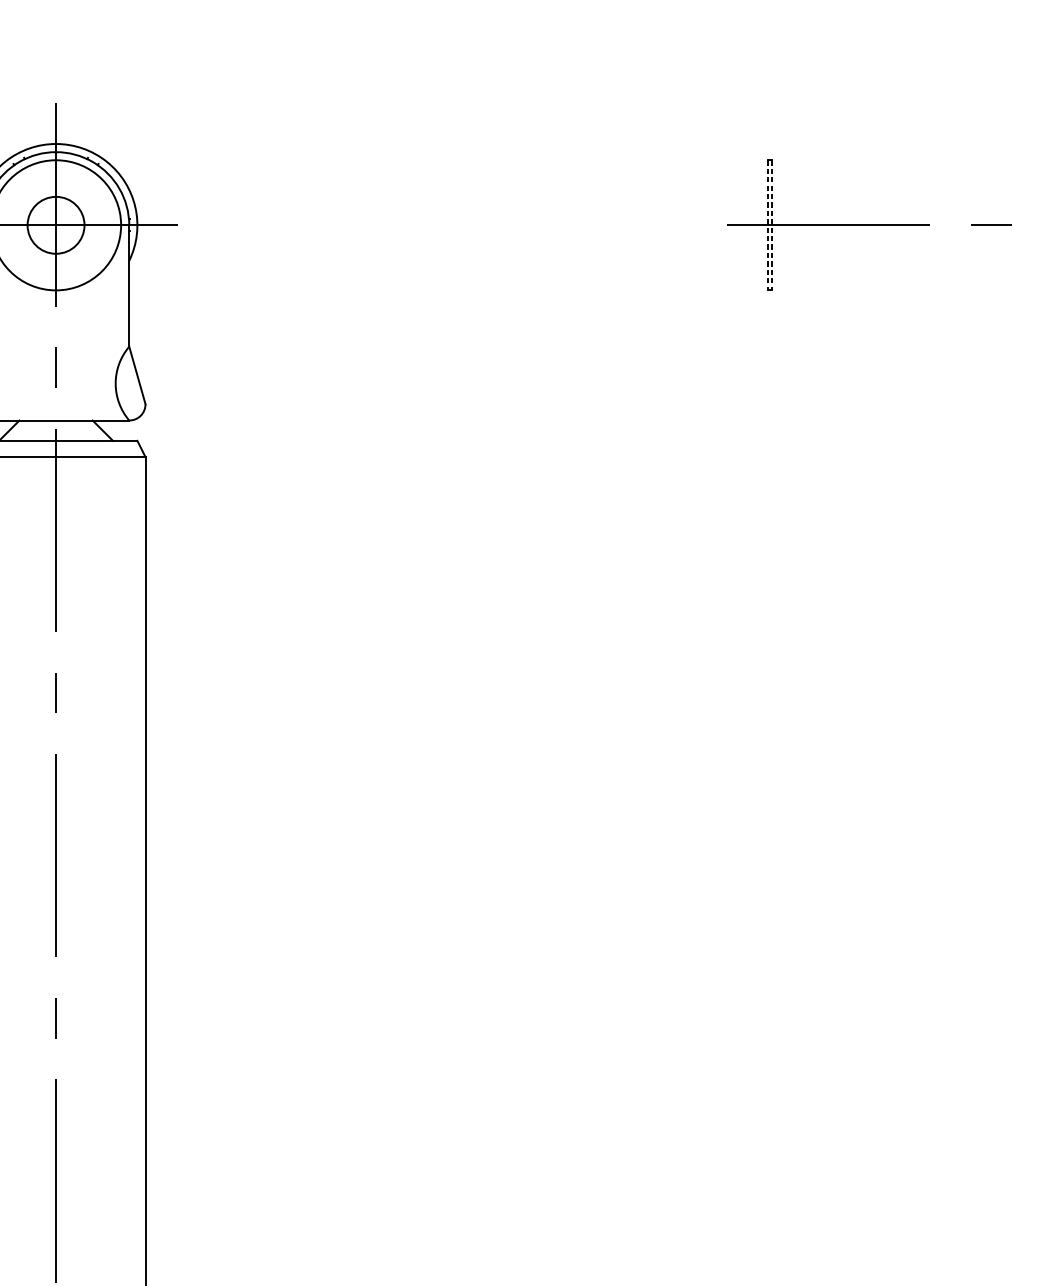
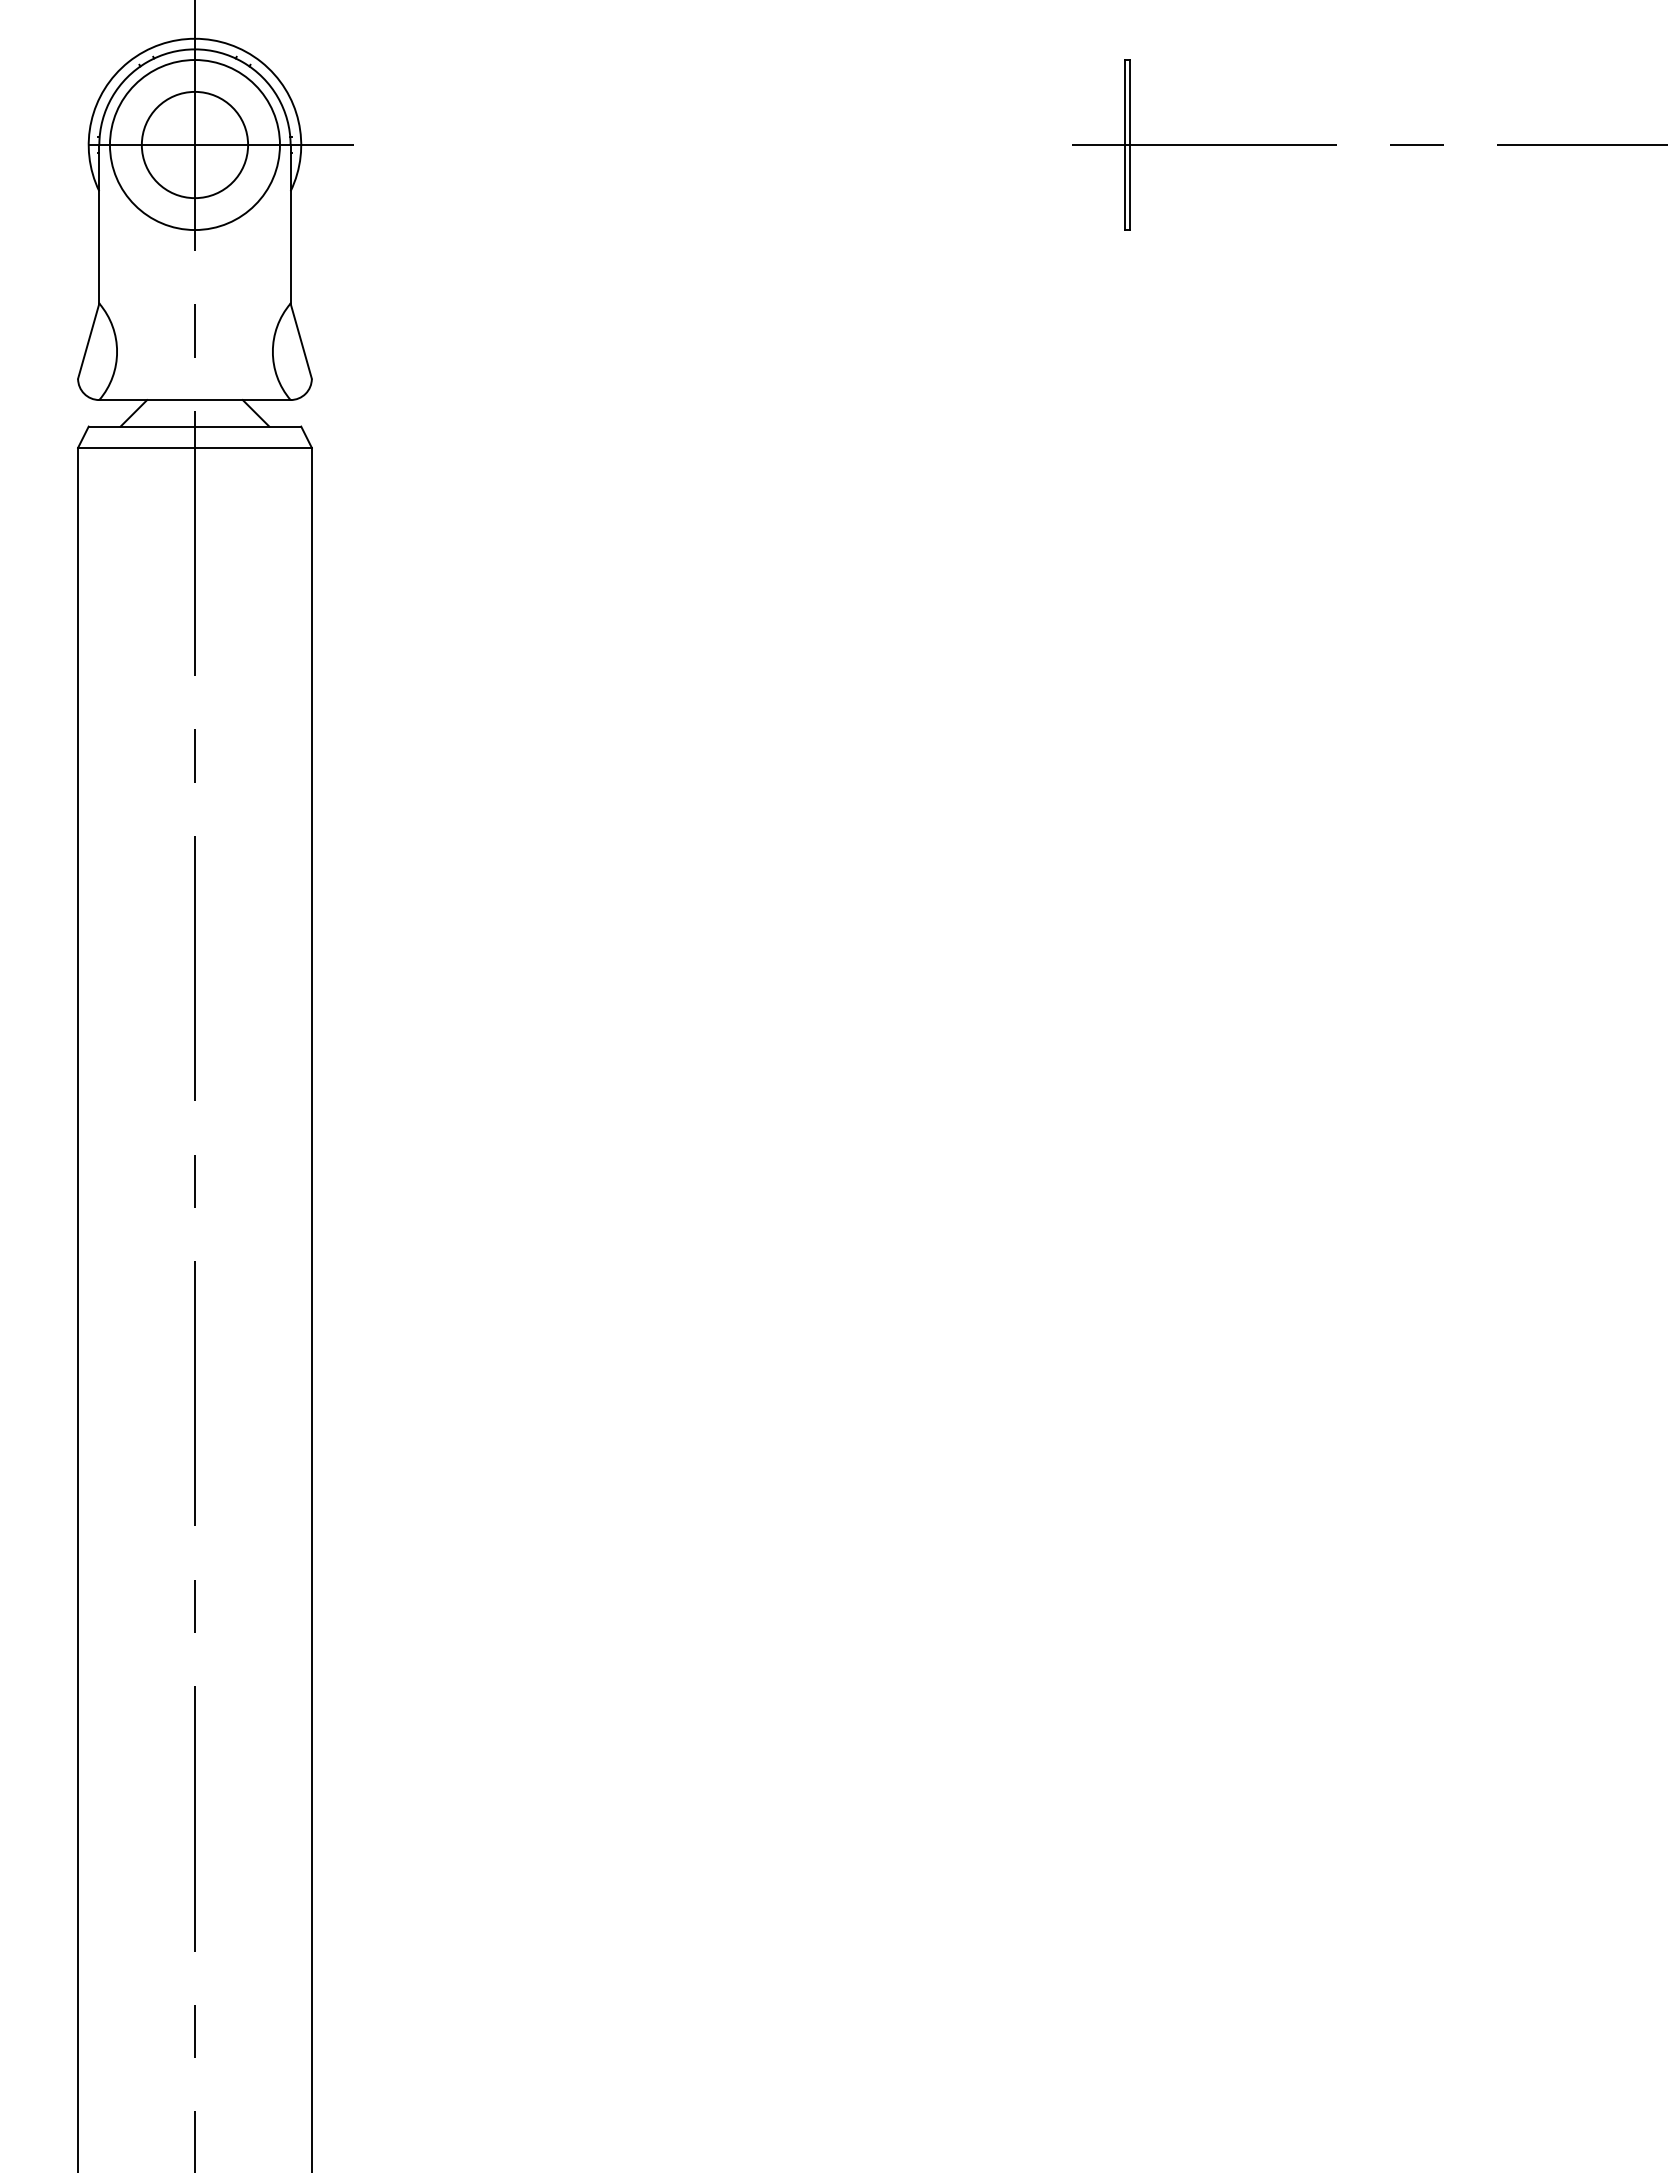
circle: (55, 224) -> (194, 144), size x1.43
line: (767, 225) -> (1124, 145), dashed -> solid
line: (772, 225) -> (1130, 145), dashed -> solid

